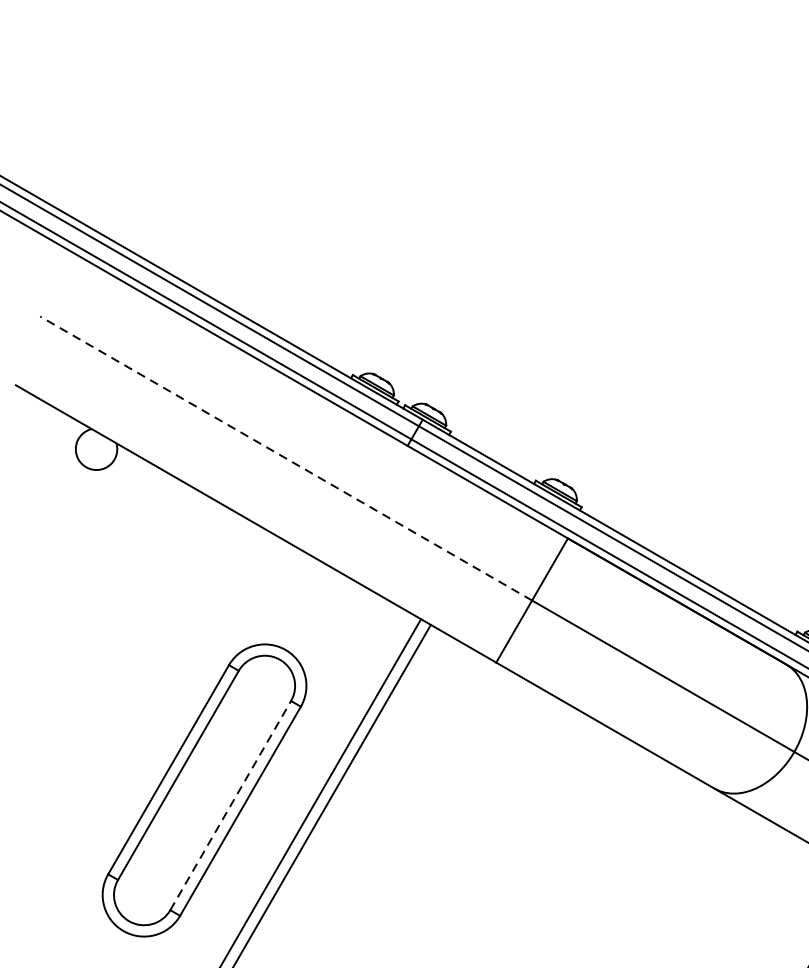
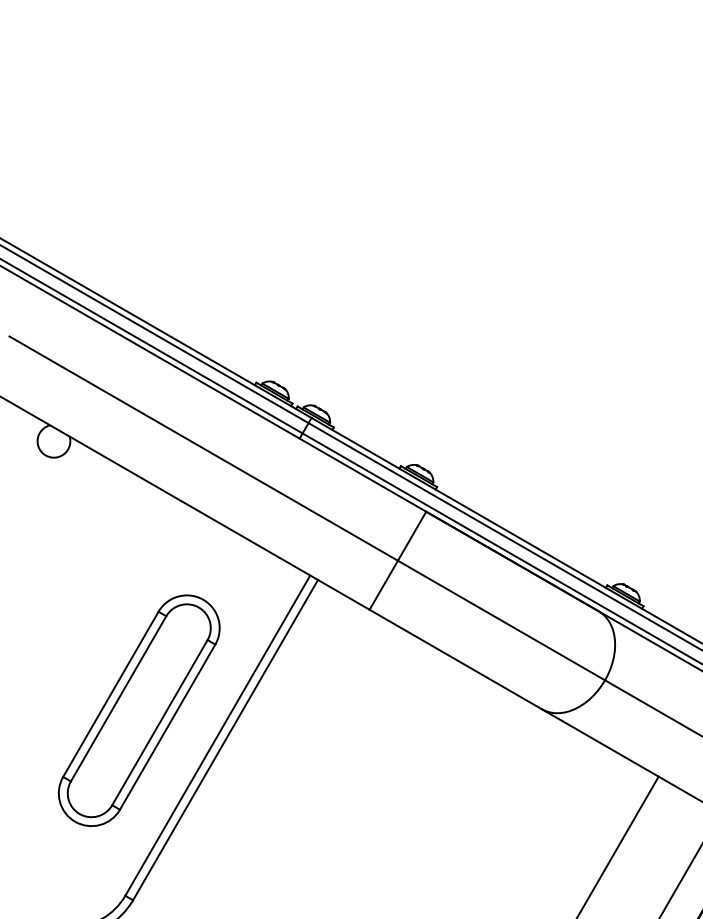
line: (285, 458) -> (203, 448), dashed -> solid
line: (231, 805) -> (160, 722), dashed -> solid

